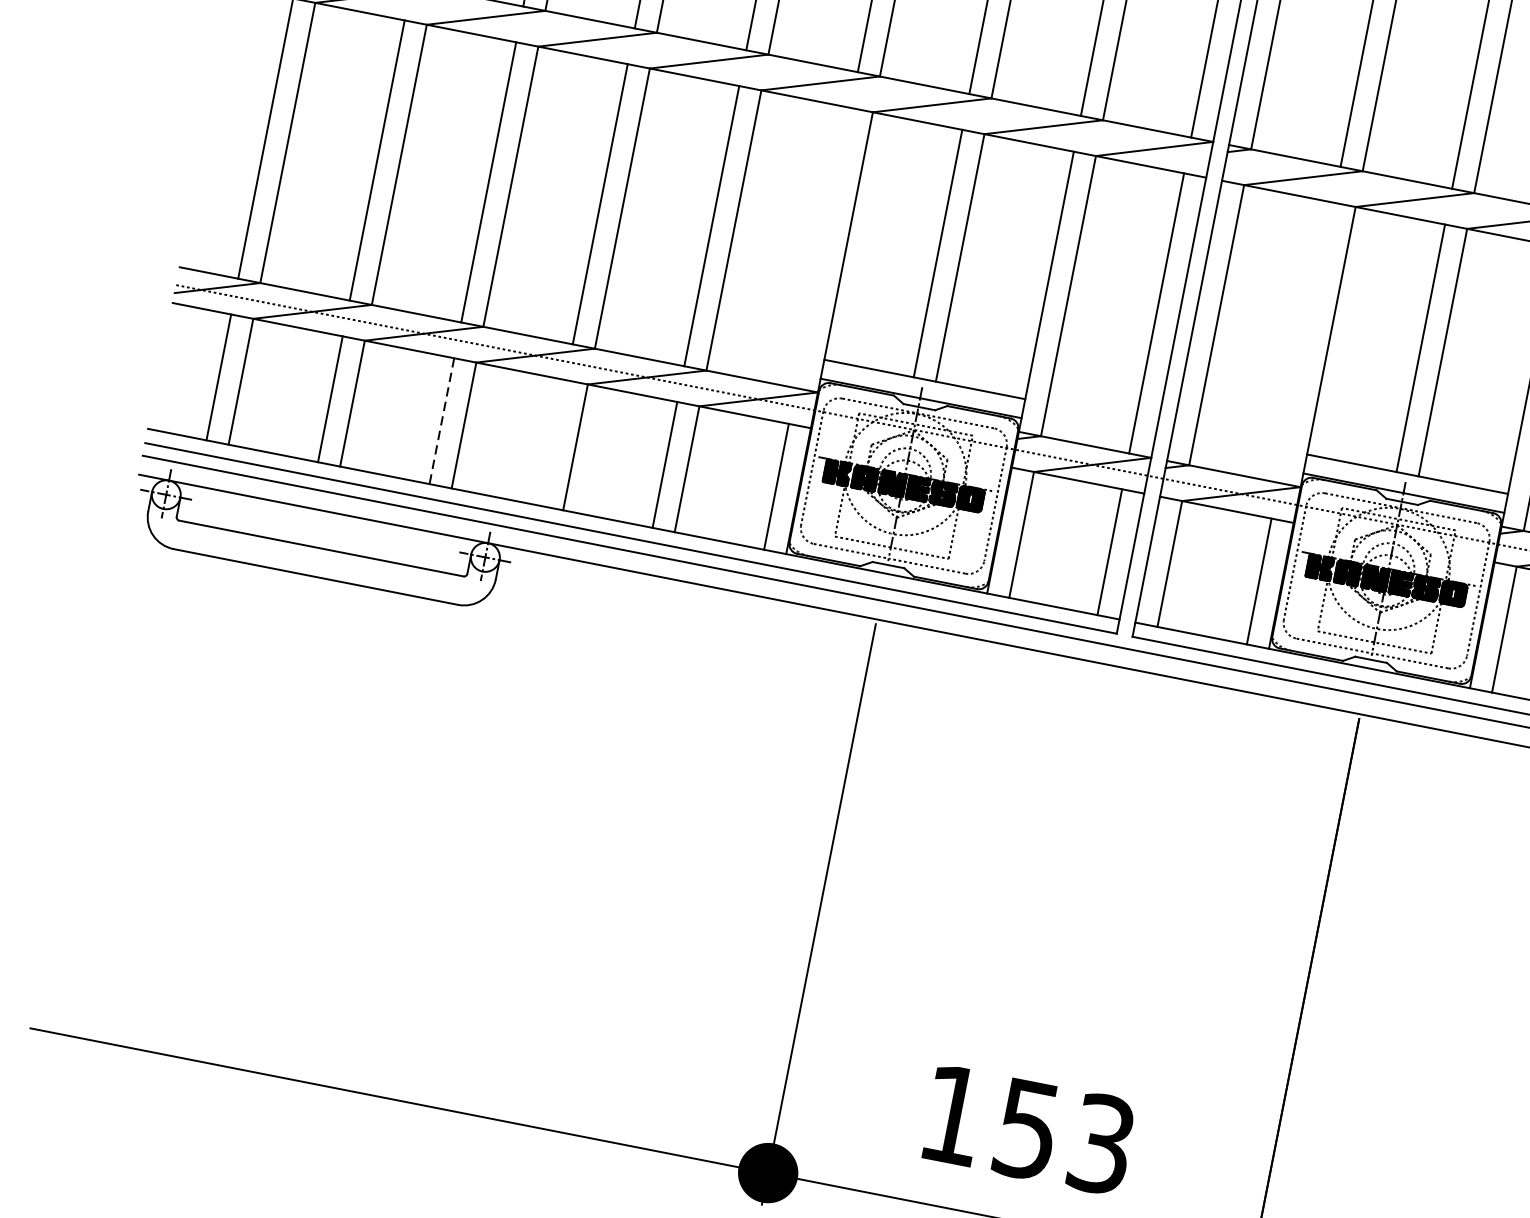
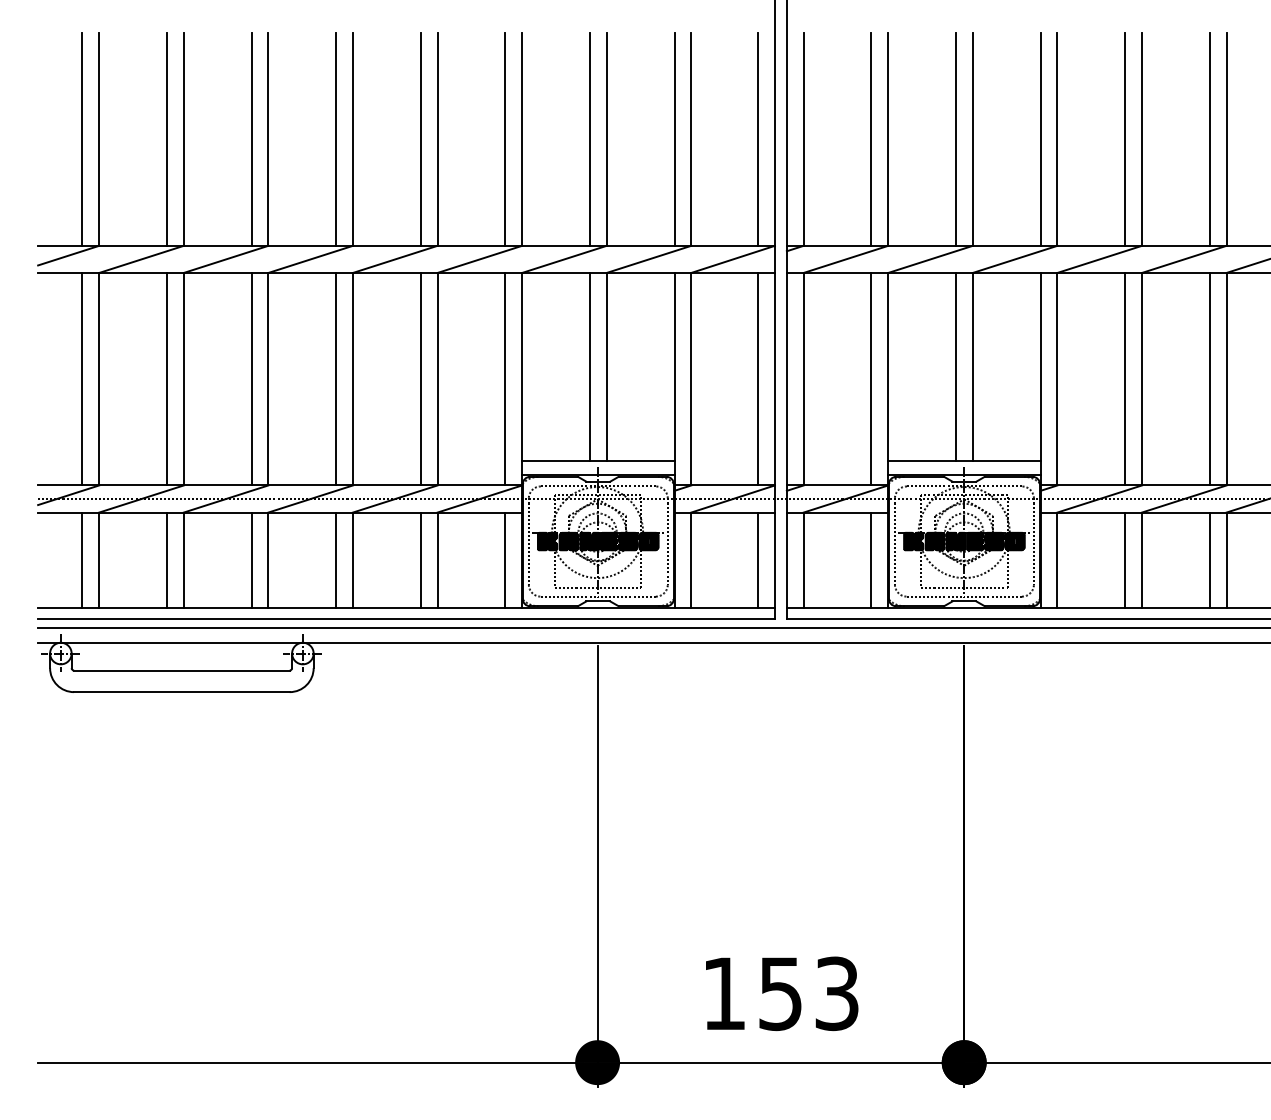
line: (823, 247) -> (505, 378), added
line: (1306, 341) -> (871, 378), added
line: (441, 421) -> (251, 560), dashed -> solid
line: (553, 443) -> (336, 560), added

